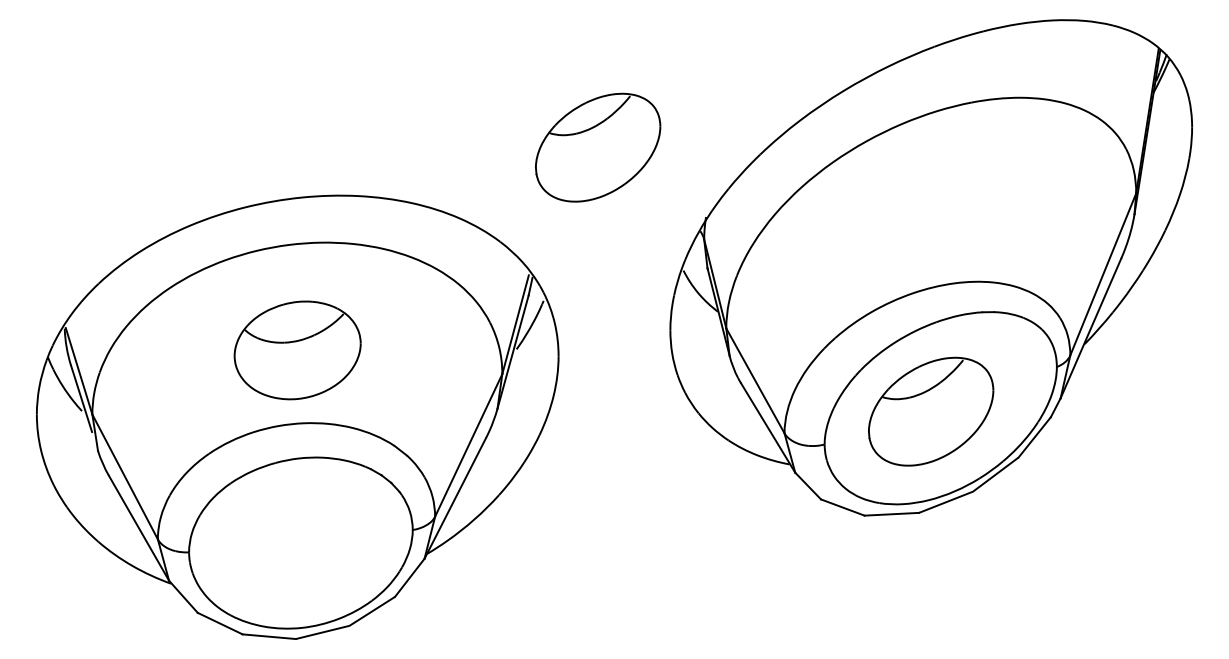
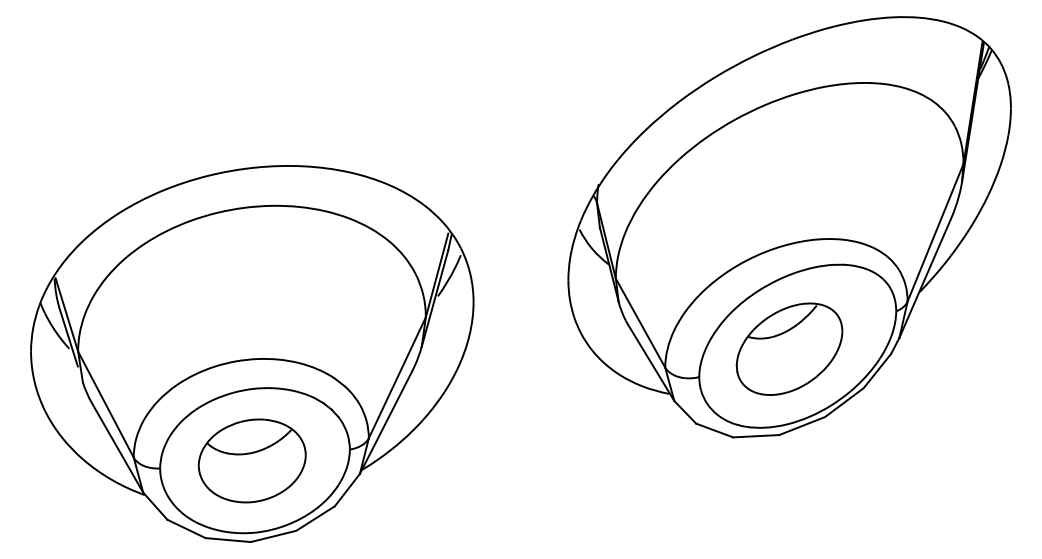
part: (598, 147) -> (507, 125), removed
part: (297, 350) -> (252, 461), moved

